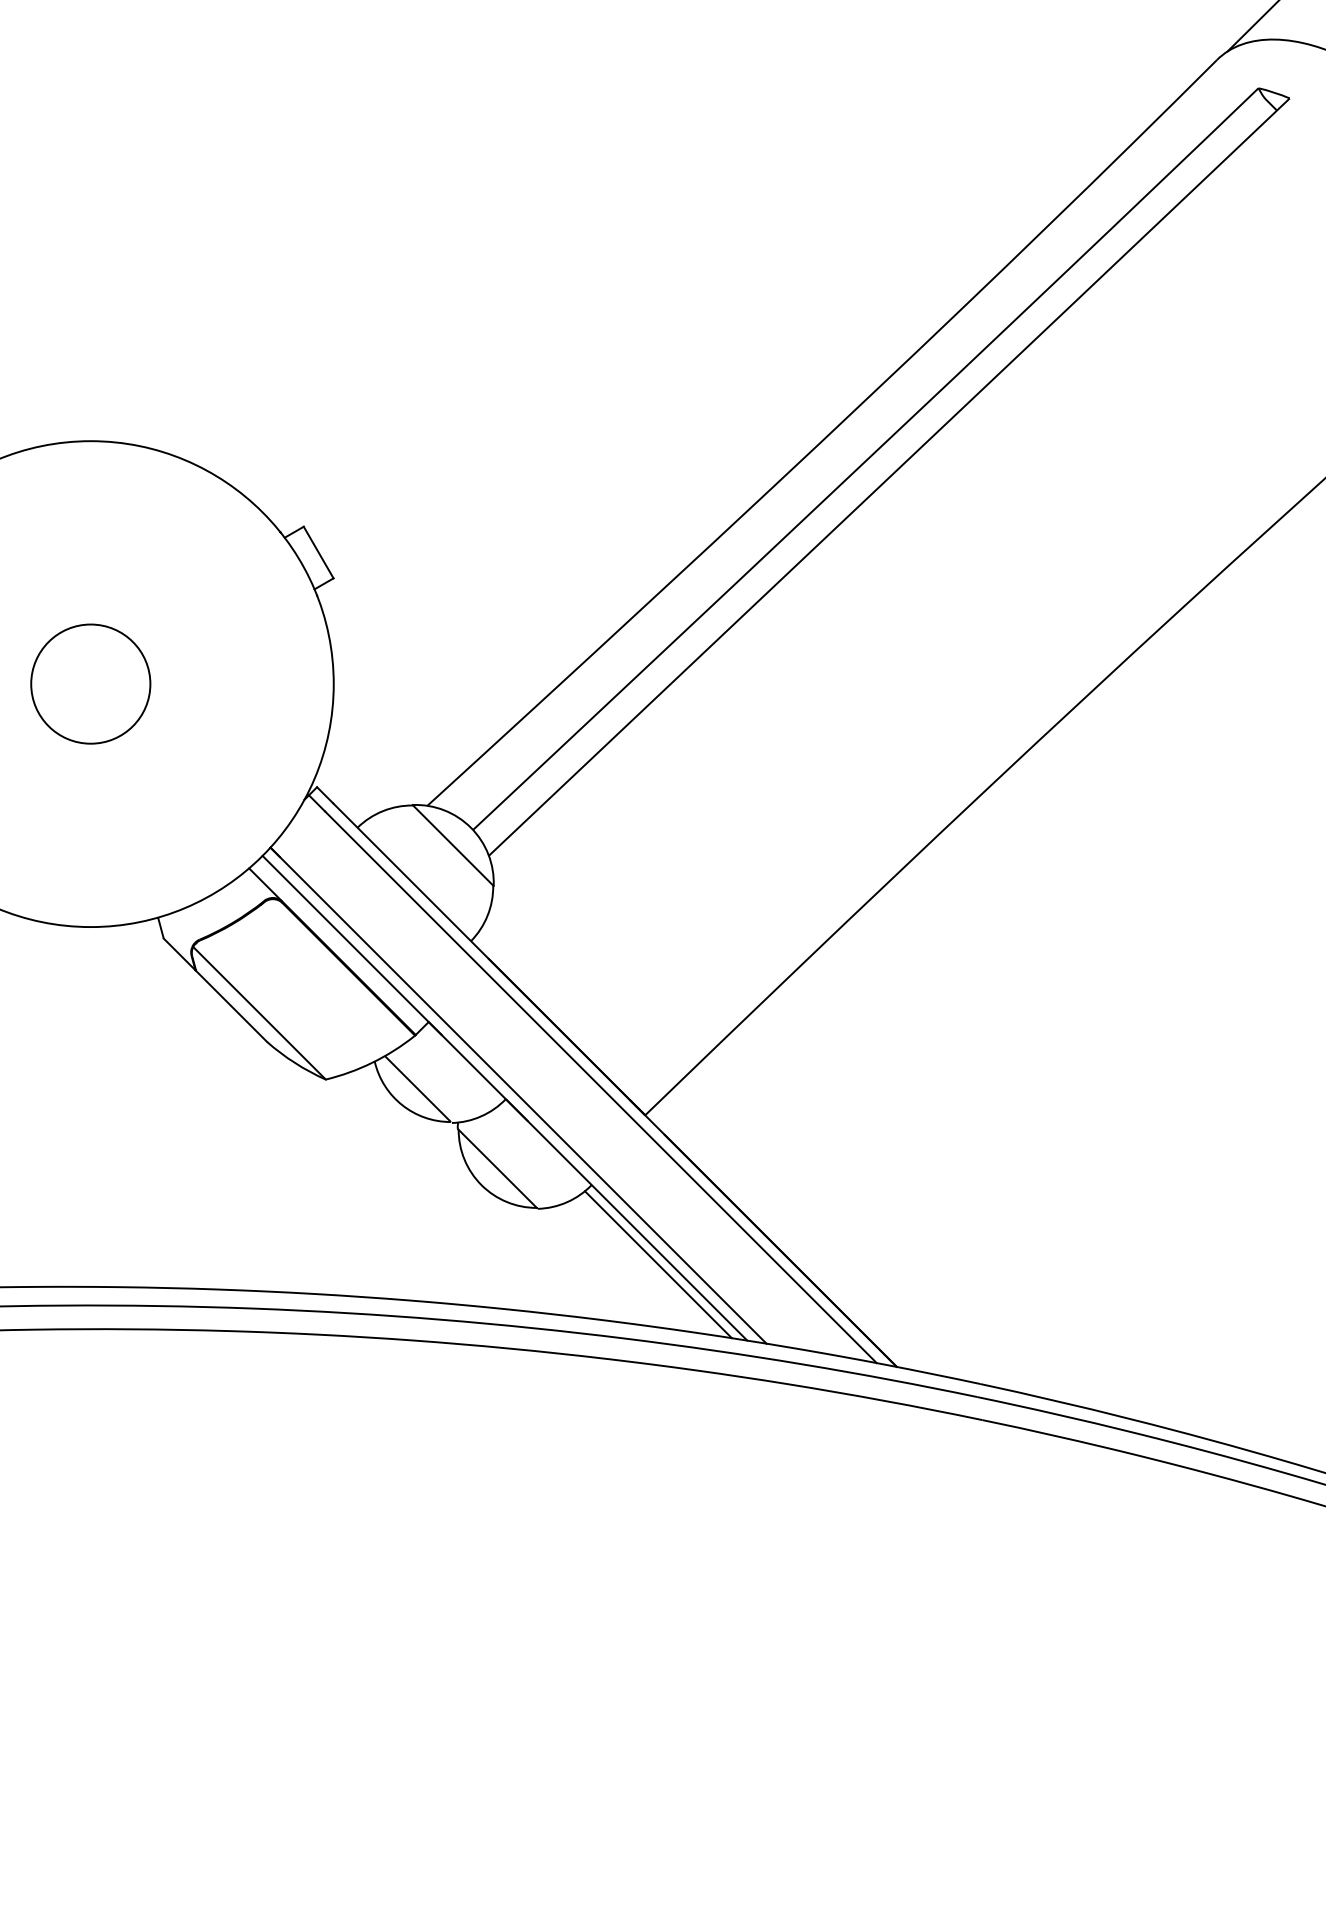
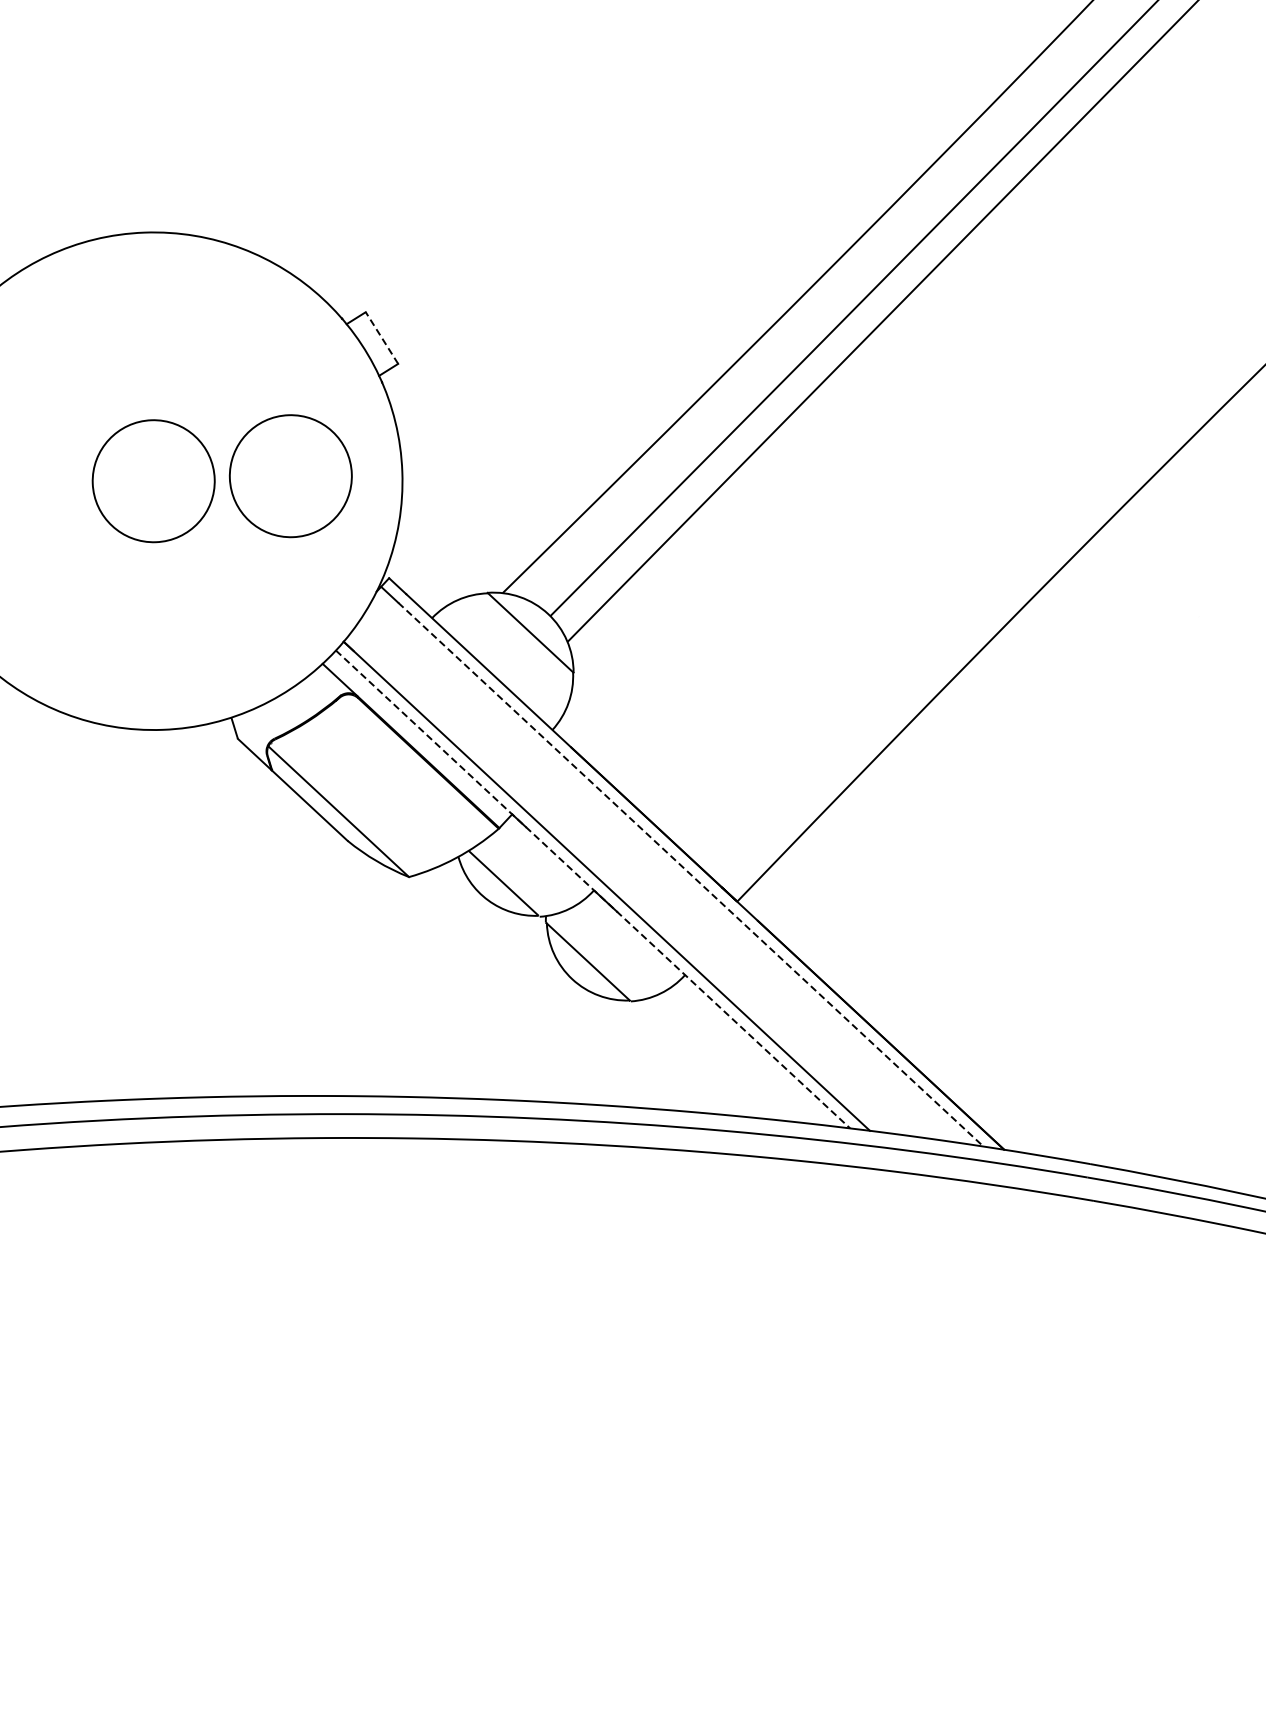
line: (318, 552) -> (381, 337), solid -> dashed
circle: (224, 683) -> (290, 475), added
line: (601, 1087) -> (691, 874), solid -> dashed
line: (504, 1098) -> (592, 889), solid -> dashed
line: (658, 1264) -> (756, 1053), removed

